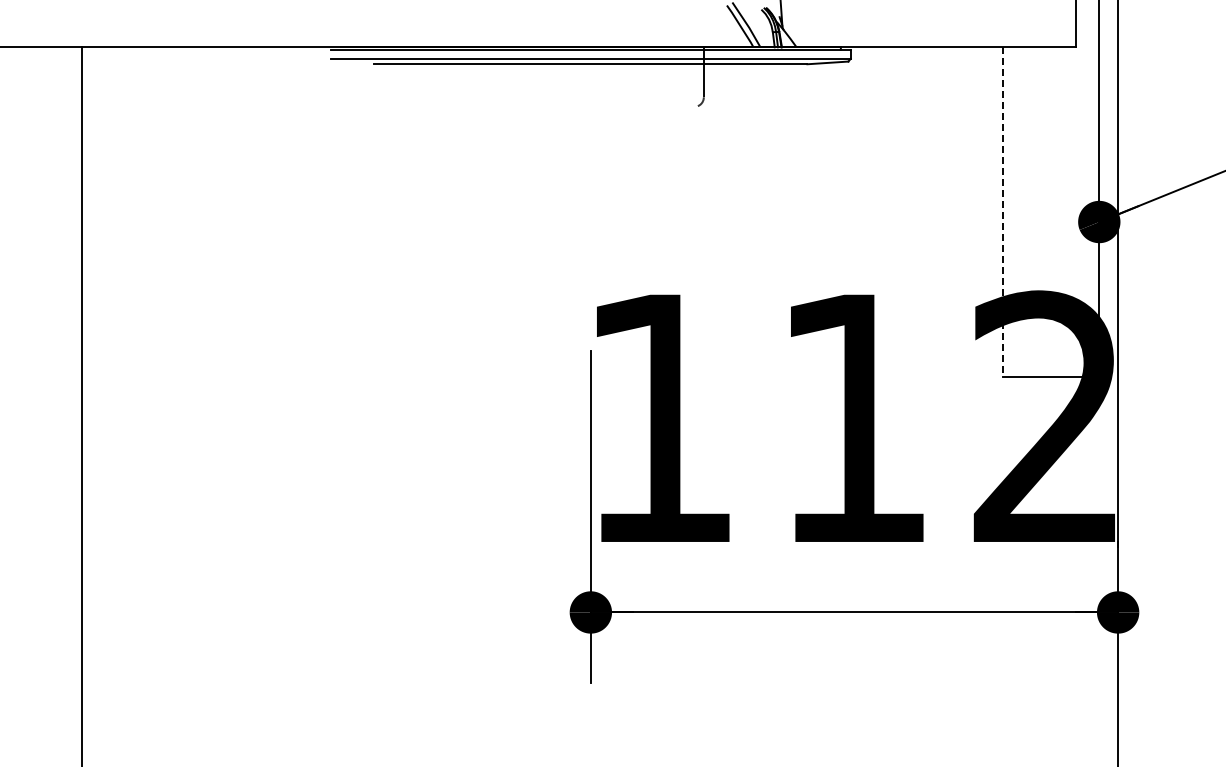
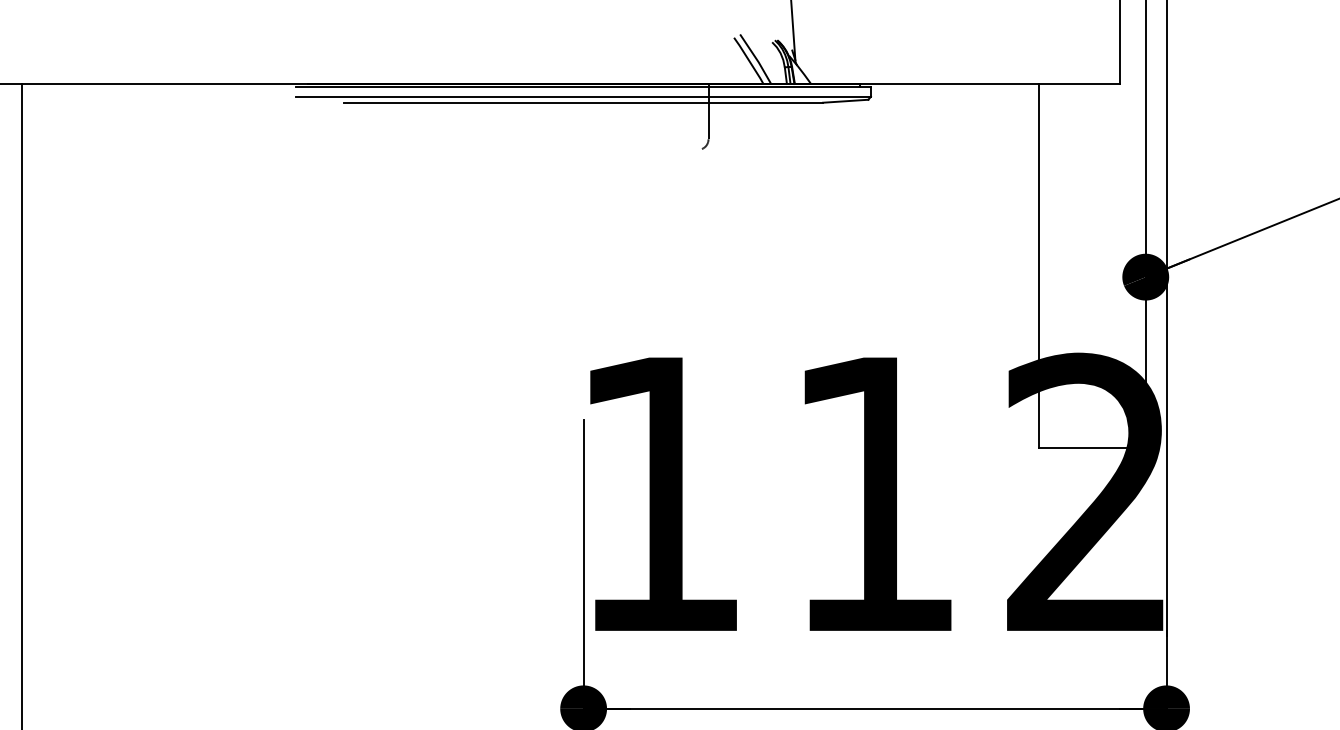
line: (1002, 212) -> (1038, 266), dashed -> solid

